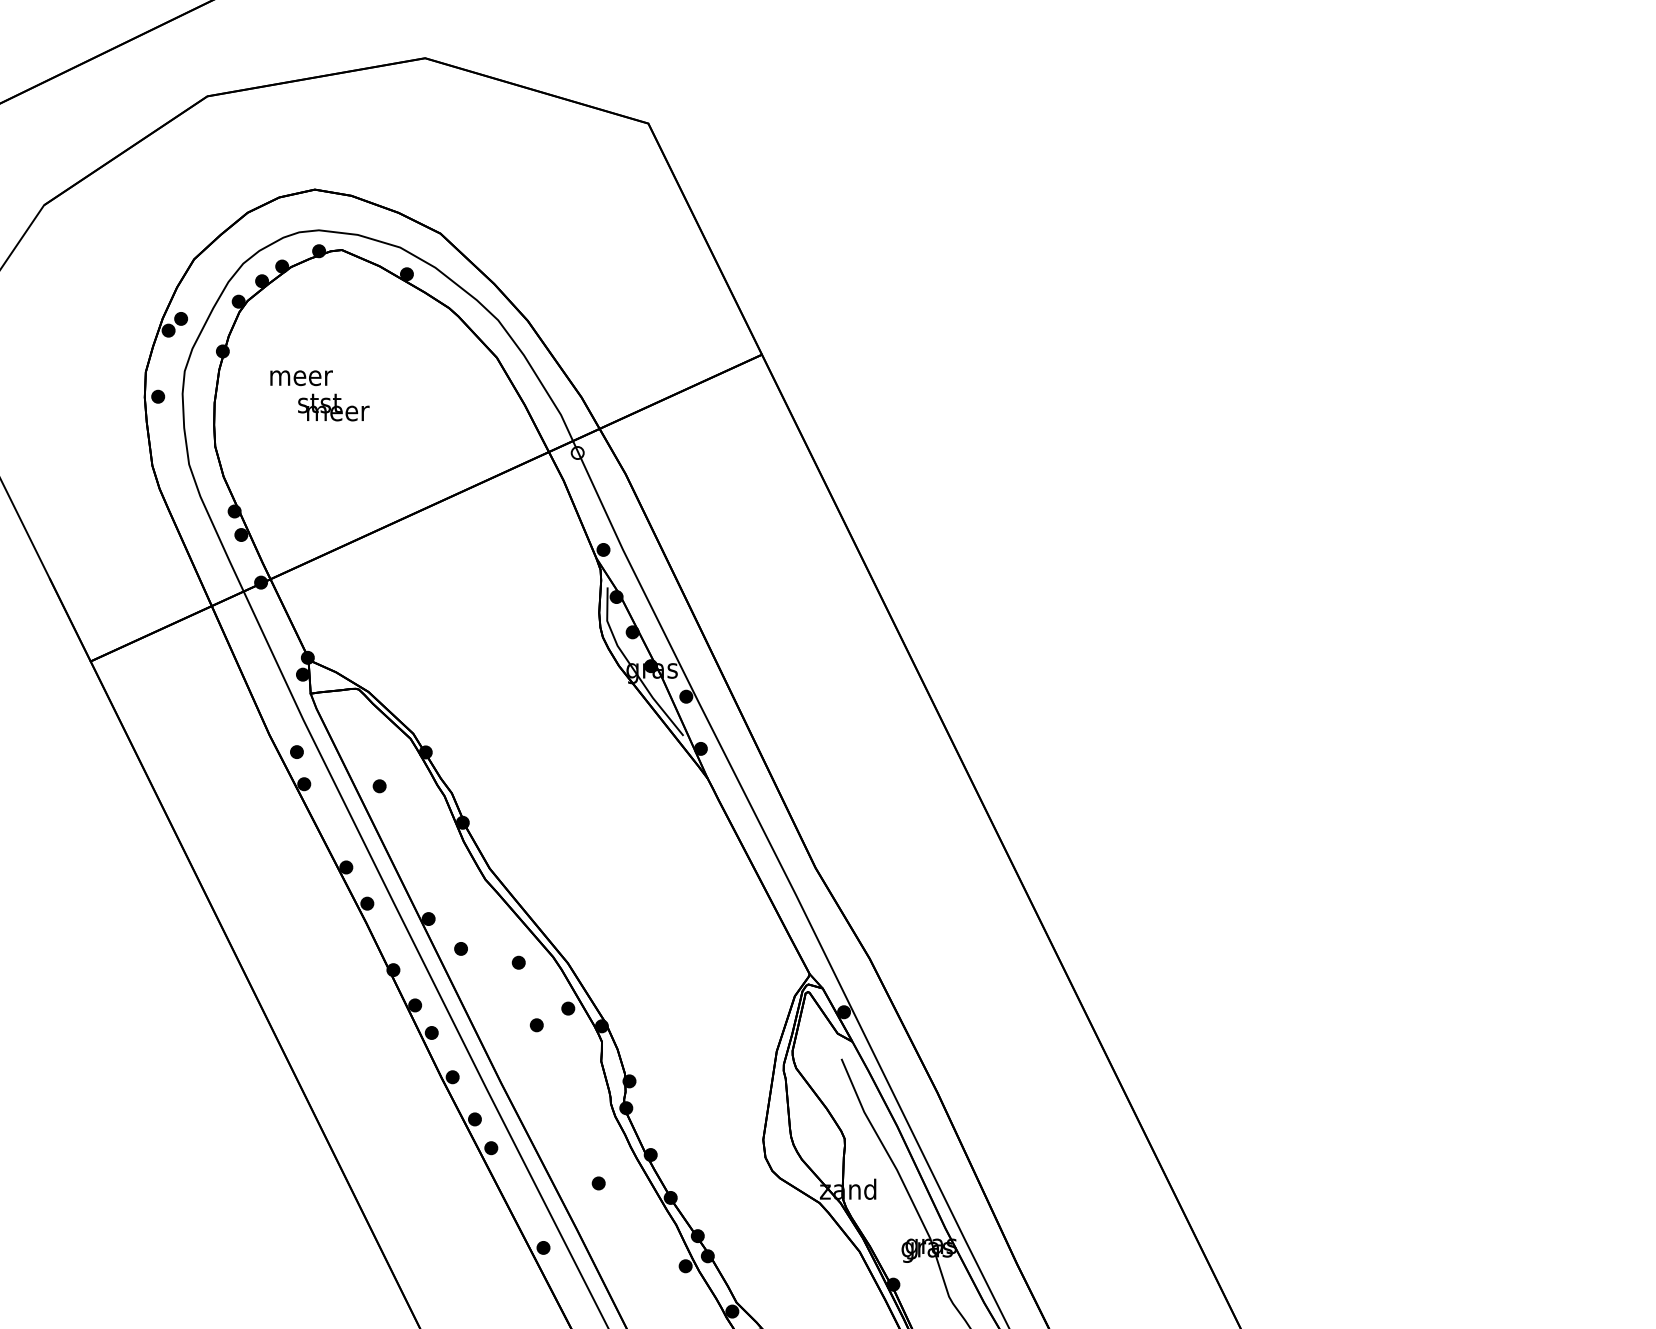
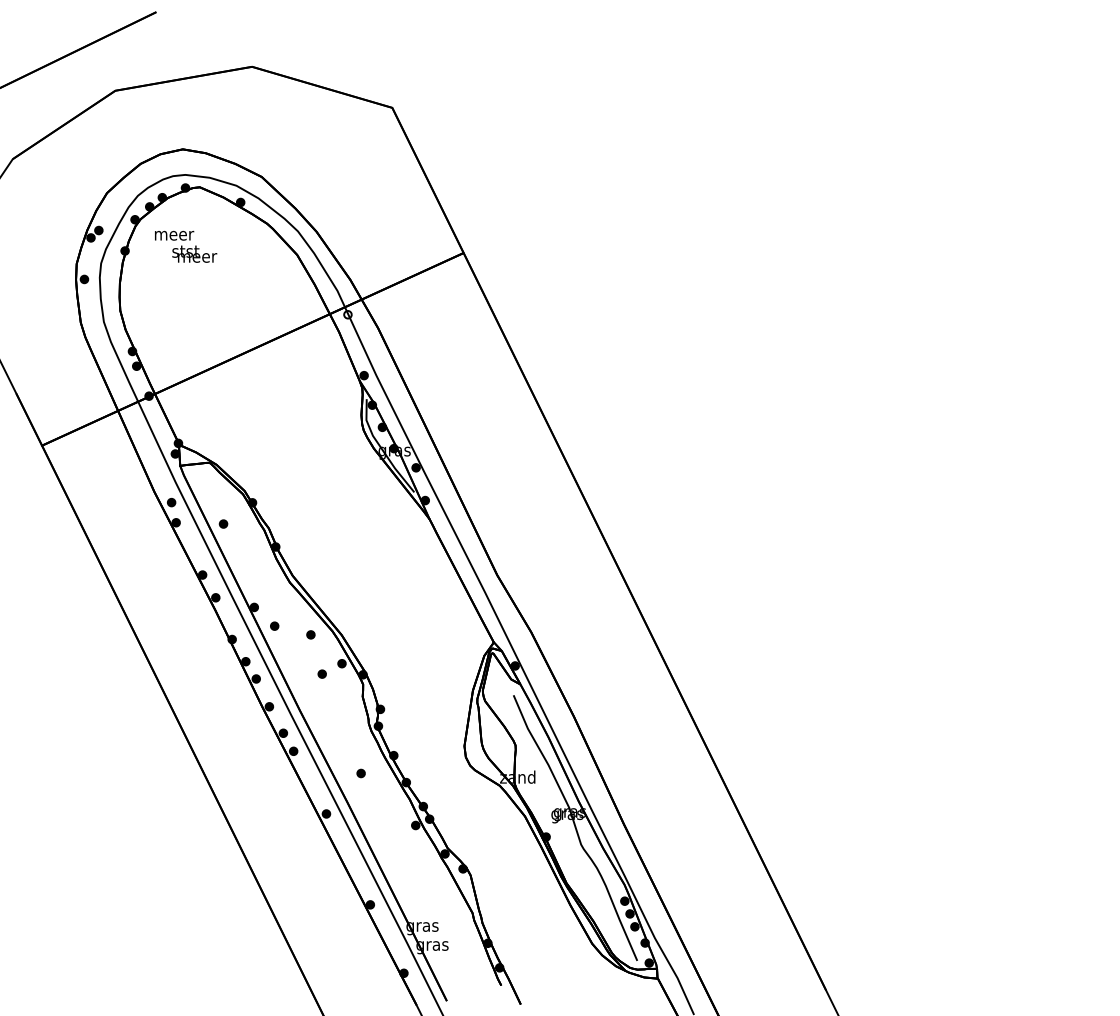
text: (320, 395) -> (186, 246), moved

